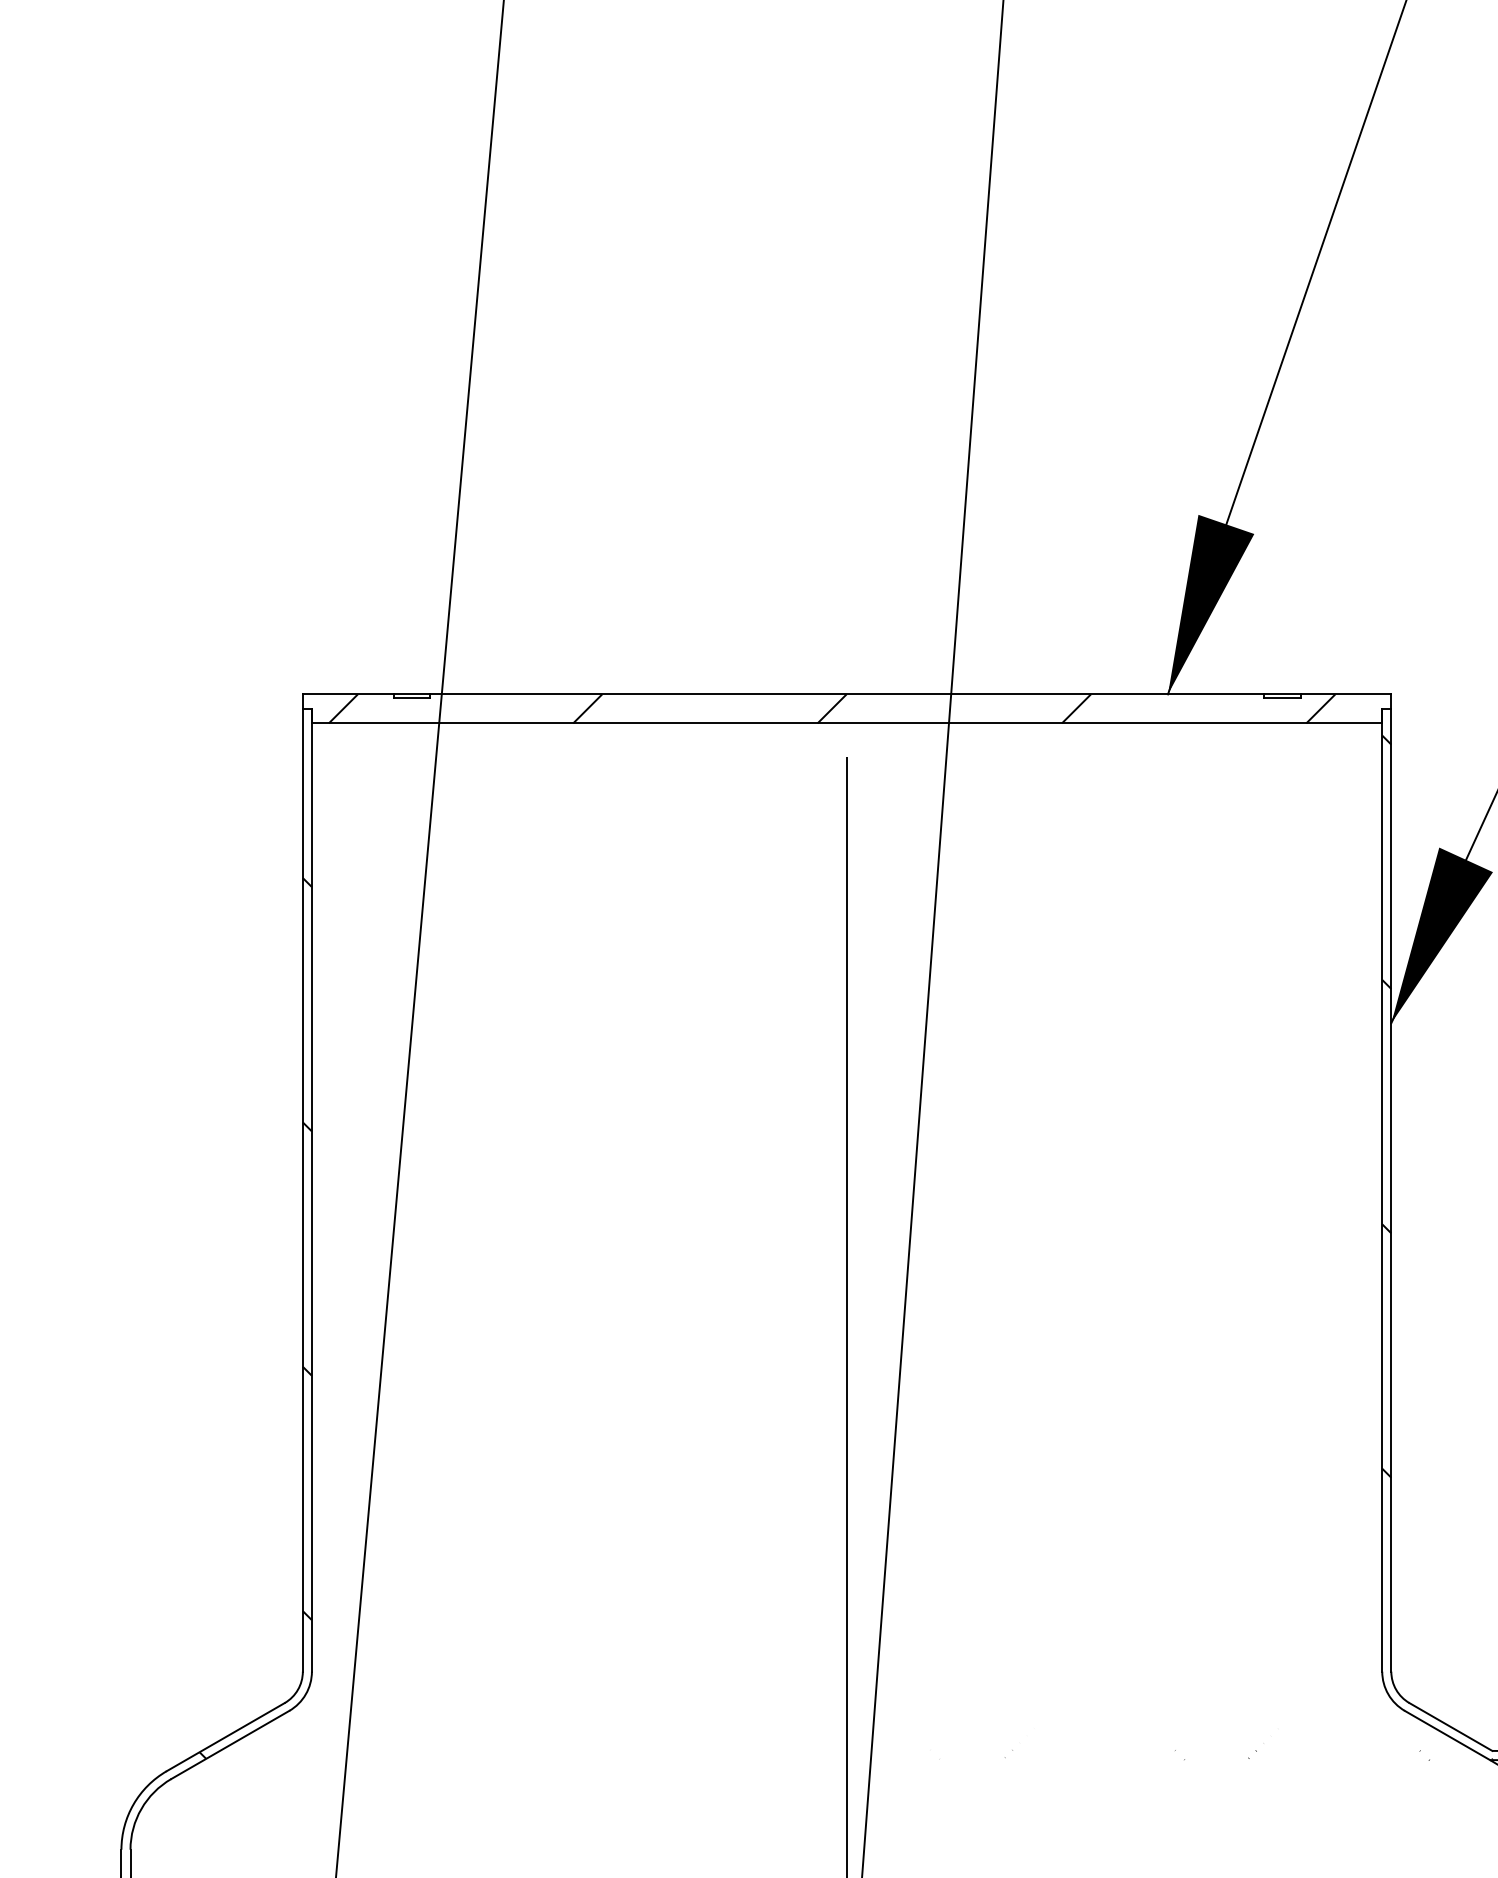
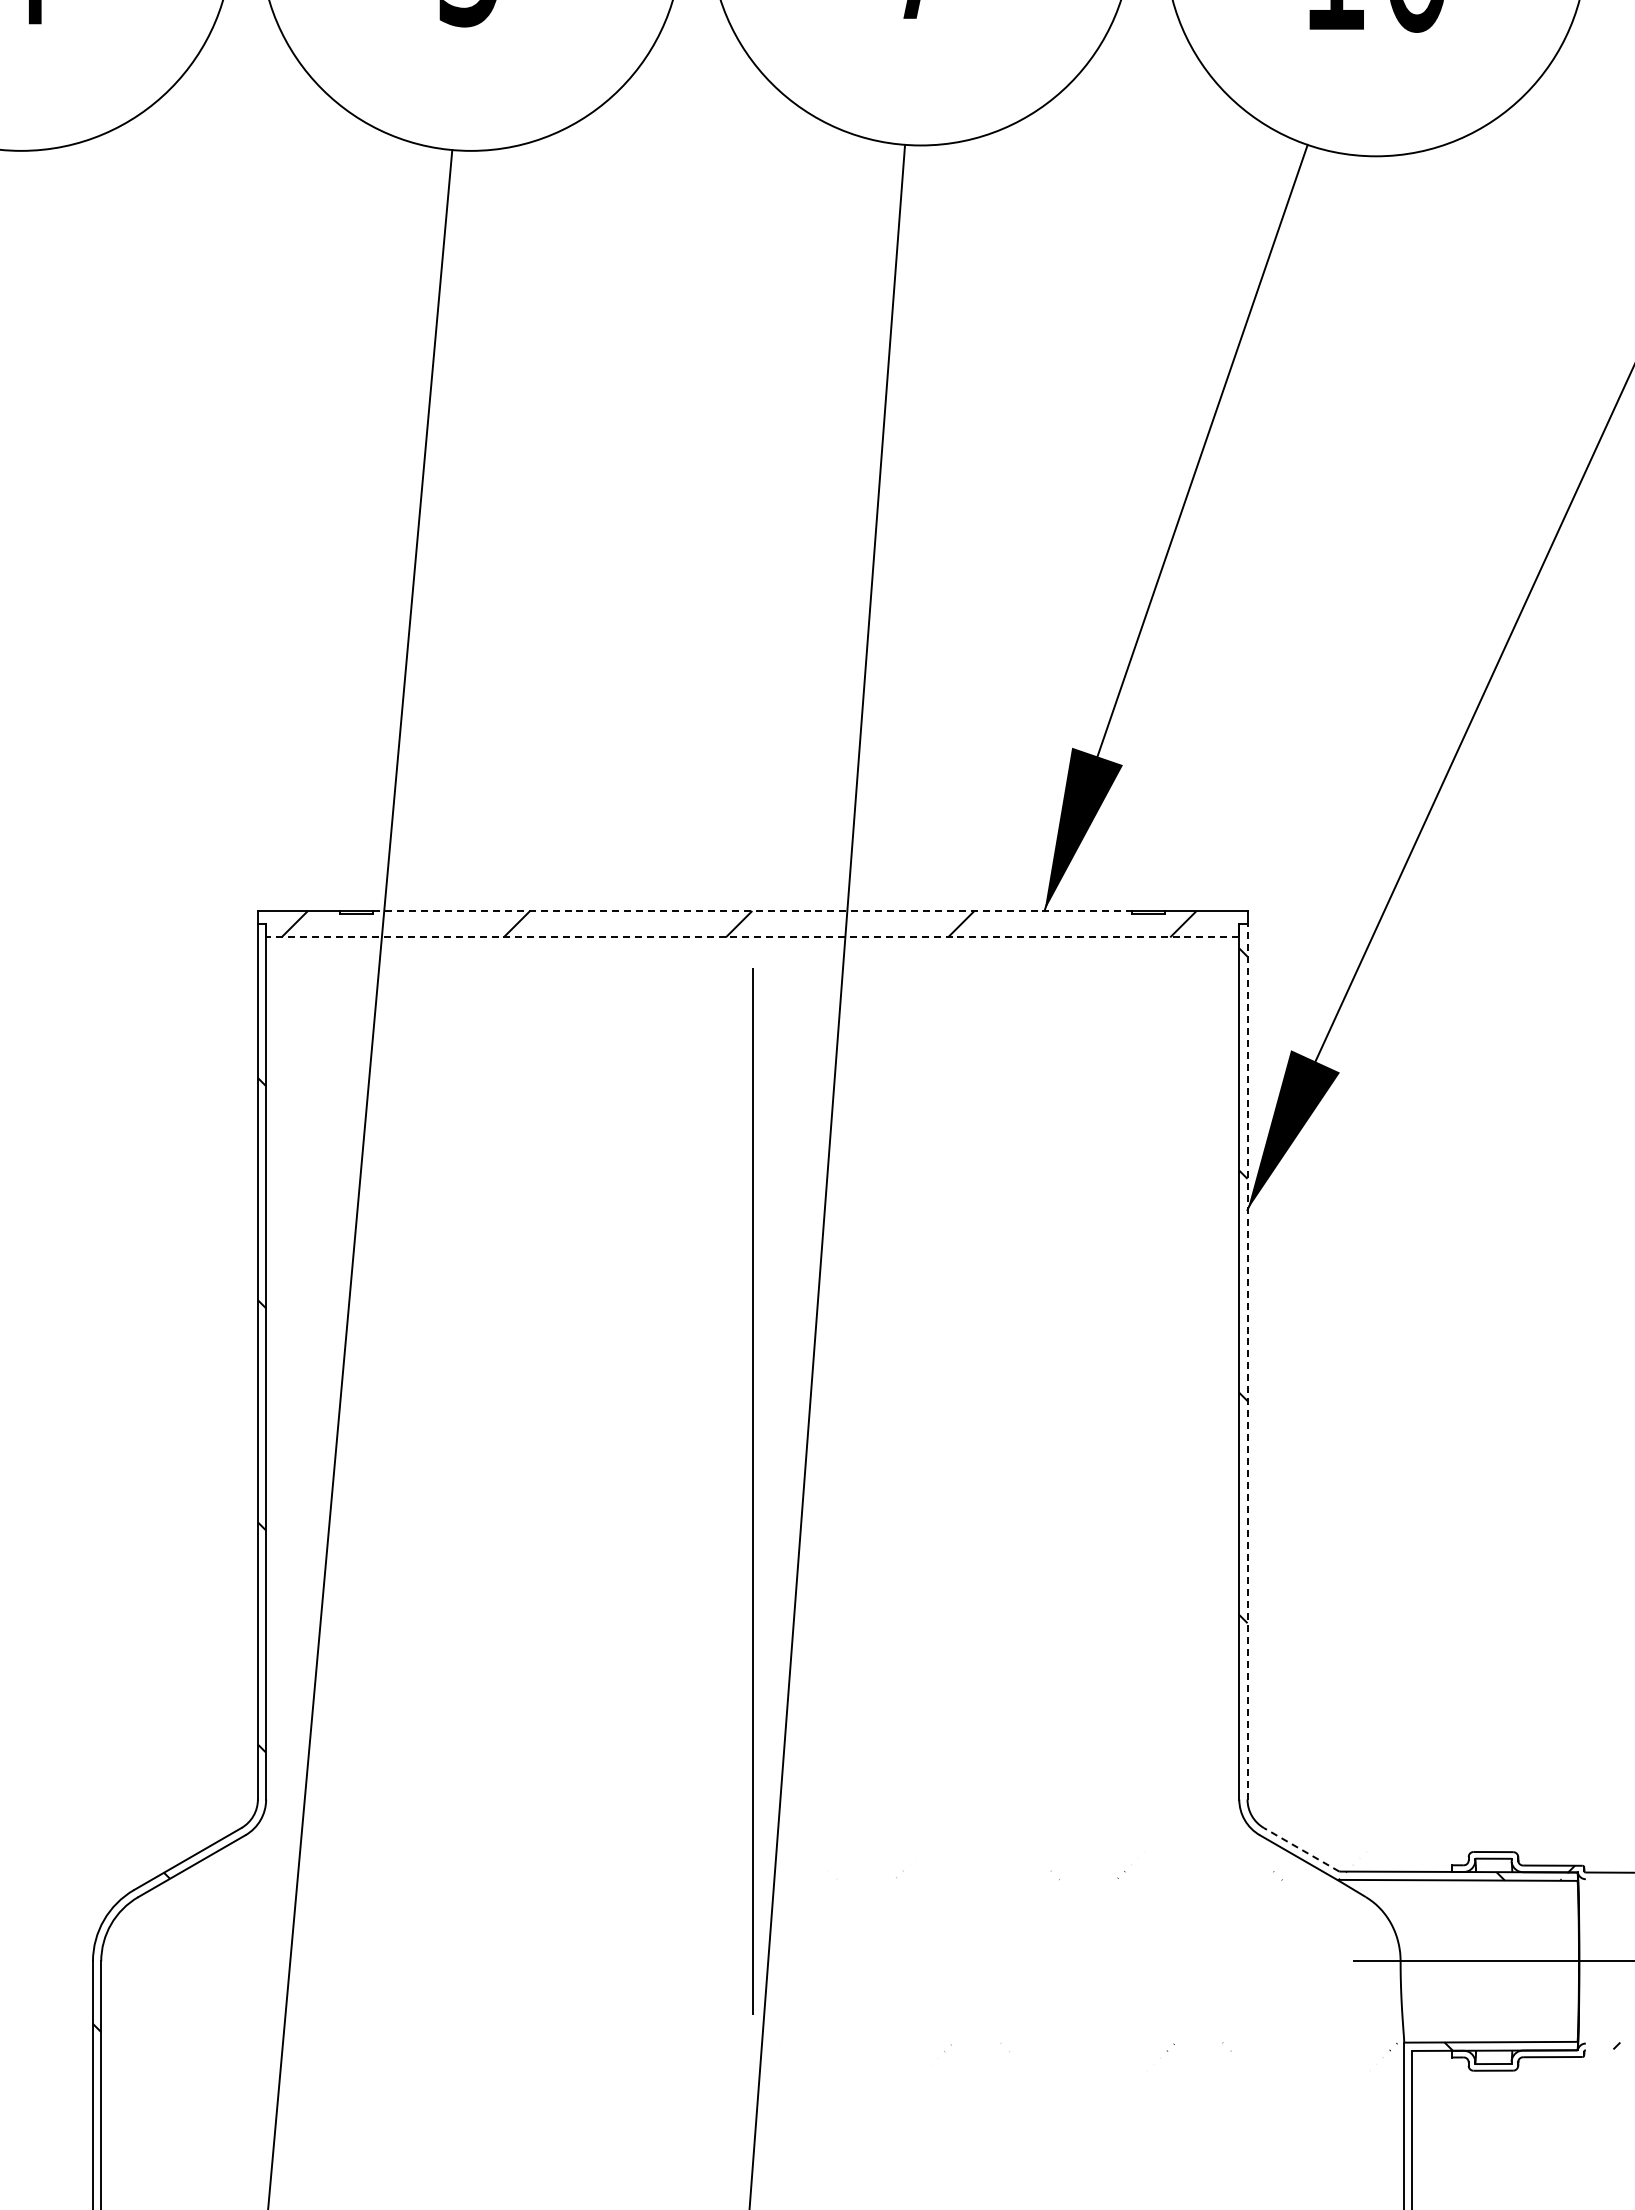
line: (847, 693) -> (753, 910), solid -> dashed
line: (846, 723) -> (752, 937), solid -> dashed
line: (1391, 1189) -> (1247, 1361), solid -> dashed
line: (1450, 1726) -> (1301, 1849), solid -> dashed

